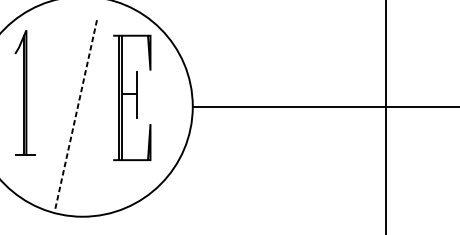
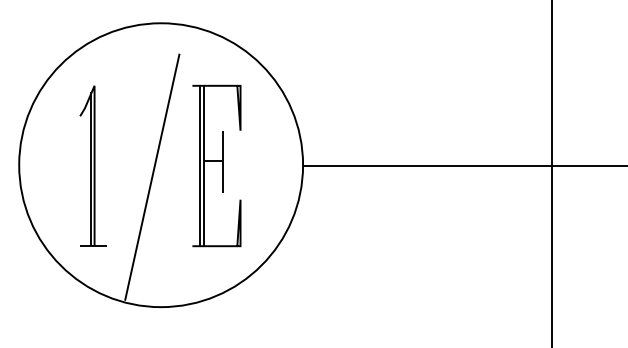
part: (24, 92) -> (92, 165), moved
part: (131, 97) -> (216, 165), moved
line: (76, 116) -> (152, 177), dashed -> solid

